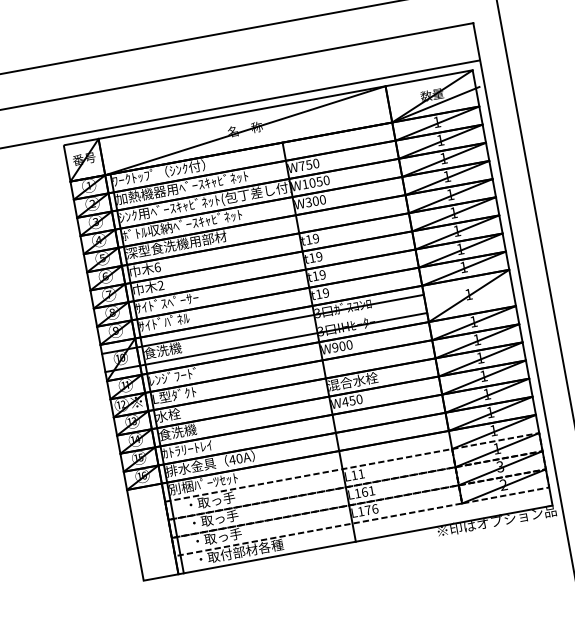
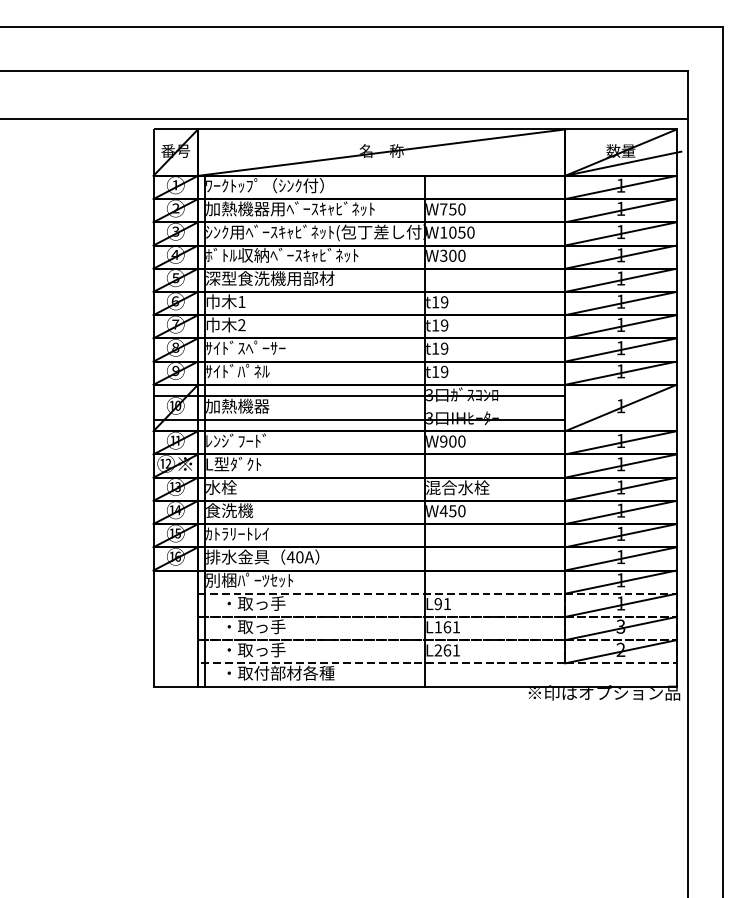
text: (157, 267) -> (241, 301), 6 -> 1
text: (169, 348) -> (237, 405), 食洗機 -> 加熱機器
text: (353, 475) -> (437, 604), L11 -> L91
text: (368, 510) -> (447, 650), L176 -> L261

